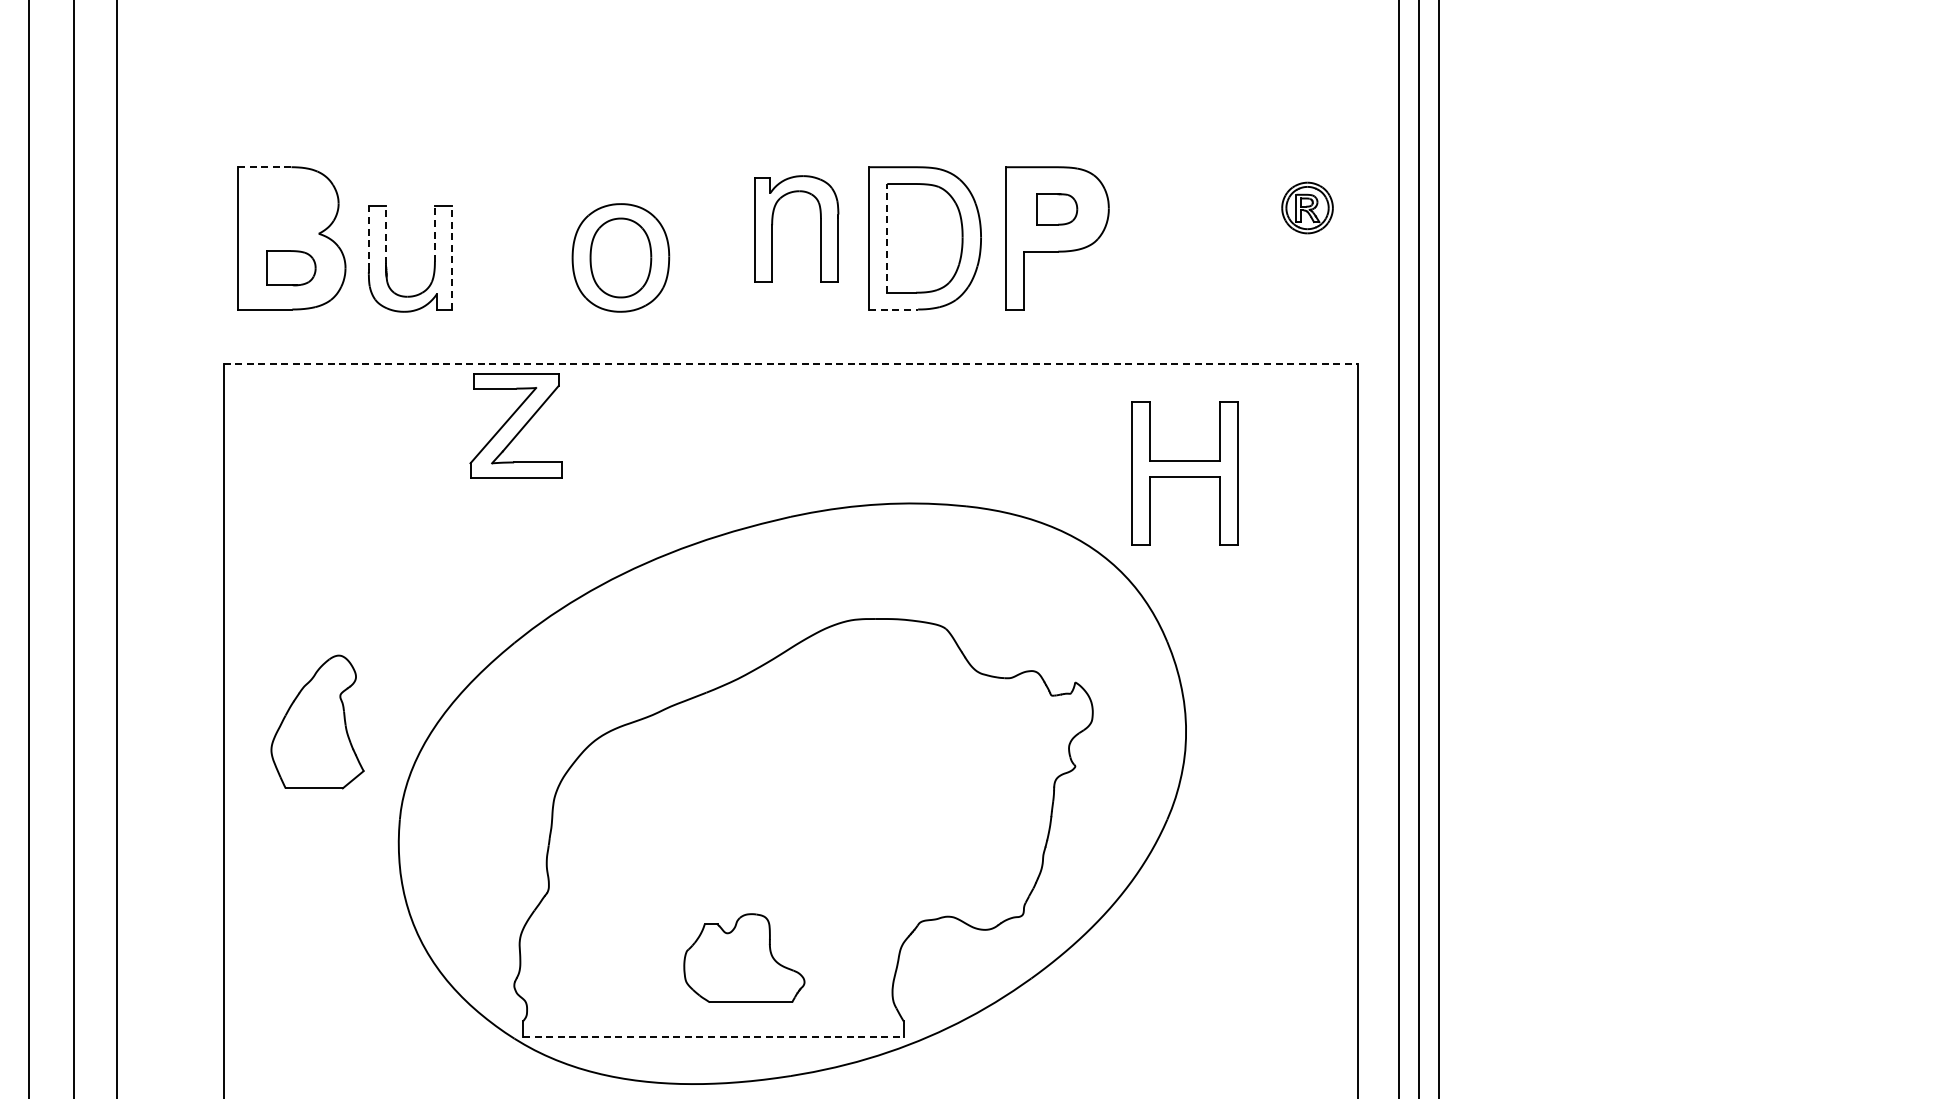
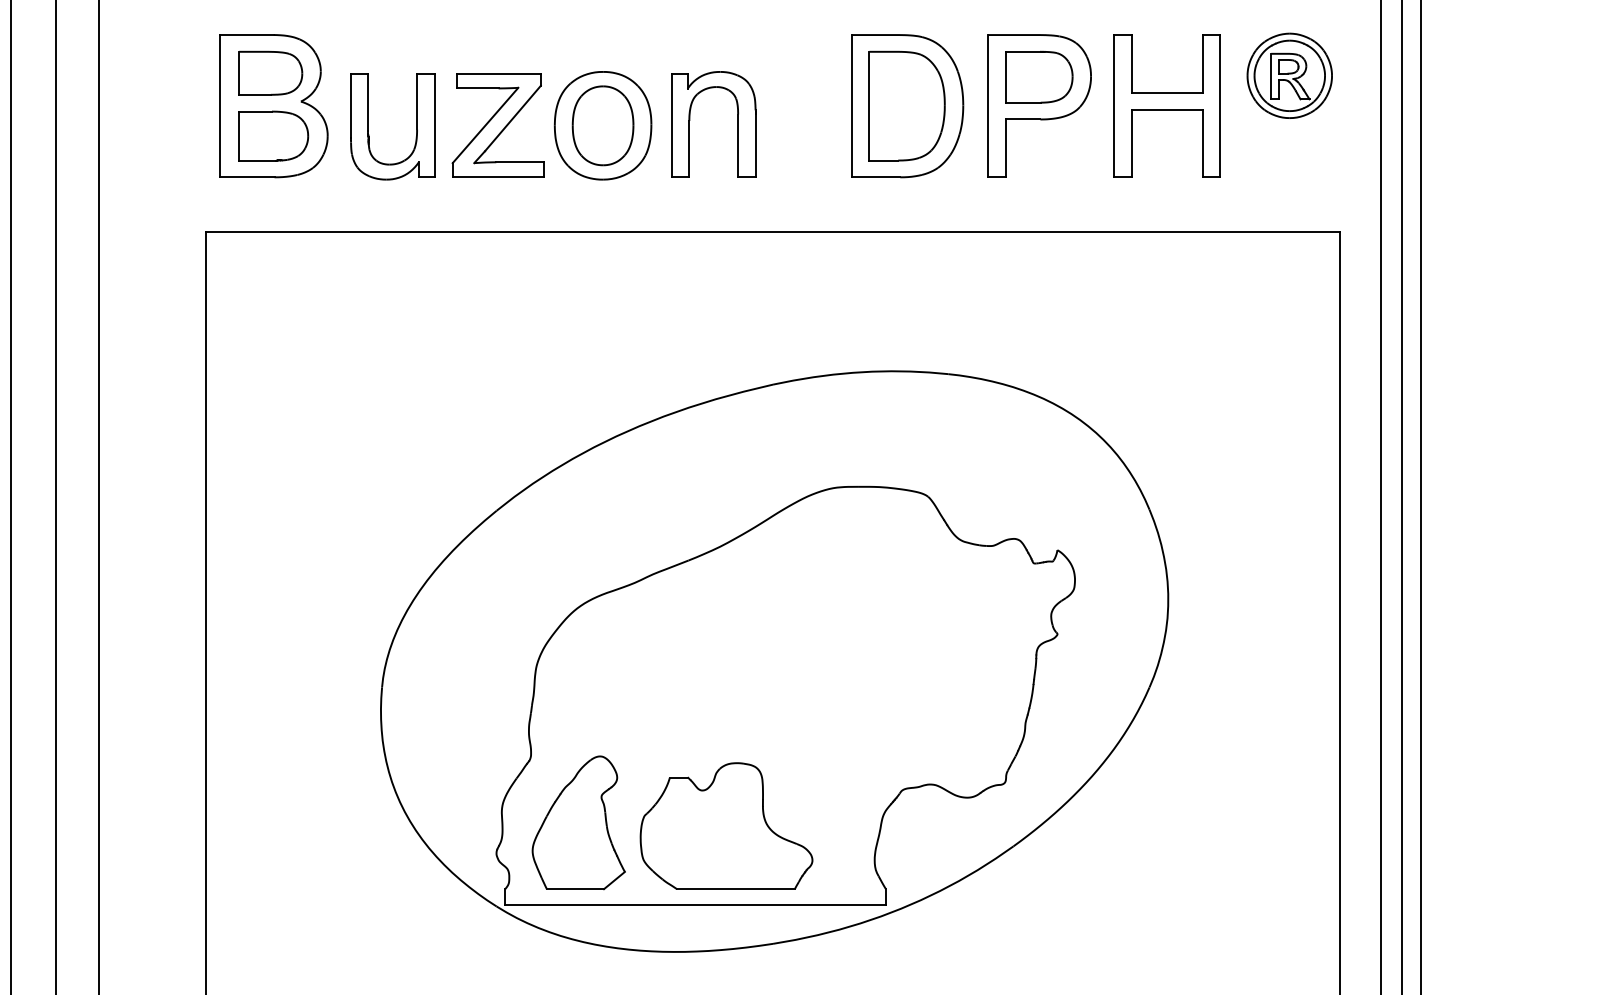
line: (264, 167) -> (246, 35), dashed -> solid
part: (288, 205) -> (270, 73), added
part: (1307, 207) -> (1289, 75), size x1.67
part: (1057, 209) -> (1039, 77), size x1.67
part: (773, 223) -> (690, 119), moved
line: (434, 234) -> (416, 102), dashed -> solid
line: (386, 235) -> (368, 103), dashed -> solid
line: (887, 237) -> (869, 105), dashed -> solid
line: (368, 238) -> (350, 106), dashed -> solid
line: (452, 257) -> (434, 125), dashed -> solid
part: (291, 267) -> (273, 135), size x1.43
line: (894, 309) -> (876, 177), dashed -> solid
line: (791, 364) -> (773, 232), dashed -> solid
part: (515, 425) -> (497, 125), moved
part: (1184, 473) -> (1166, 106), moved
part: (317, 721) -> (578, 822), moved
part: (744, 957) -> (726, 825), size x1.43
line: (713, 1037) -> (695, 905), dashed -> solid

